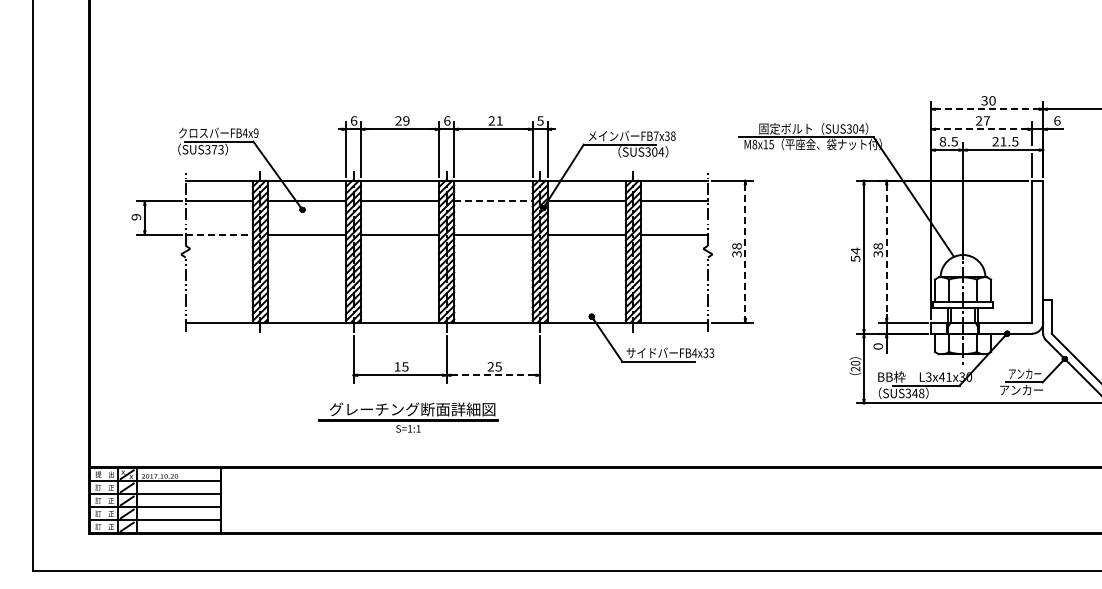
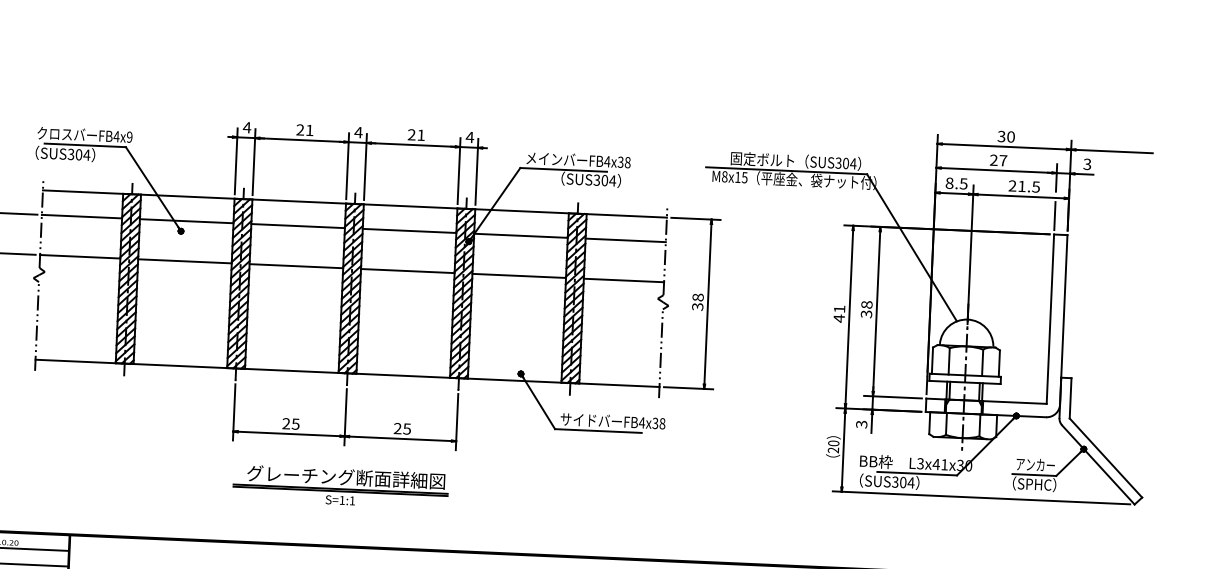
line: (986, 109) -> (1003, 147), dashed -> solid
text: (353, 120) -> (246, 127), 6 -> 4
text: (406, 120) -> (309, 129), 29 -> 21
text: (446, 120) -> (357, 132), 6 -> 4
text: (540, 120) -> (469, 136), 5 -> 4
text: (1057, 120) -> (1087, 163), 6 -> 3
line: (981, 129) -> (996, 170), dashed -> solid
text: (655, 135) -> (606, 160), FB7x38 -> FB4x38
text: (217, 149) -> (82, 154), SUS373 -> SUS304
line: (493, 201) -> (409, 231), dashed -> solid
line: (219, 234) -> (80, 256), dashed -> solid
line: (745, 252) -> (708, 305), dashed -> solid
line: (886, 252) -> (876, 312), dashed -> solid
text: (855, 254) -> (839, 313), 54 -> 41
text: (877, 346) -> (860, 424), 0 -> 3
text: (711, 352) -> (662, 422), FB4x33 -> FB4x38
text: (397, 366) -> (286, 423), 15 -> 25
line: (493, 375) -> (400, 439), dashed -> solid
text: (1021, 389) -> (1030, 483), アンカー -> （SPHC）
text: (918, 393) -> (907, 482), SUS348 -> SUS304
part: (408, 417) -> (341, 486), moved

